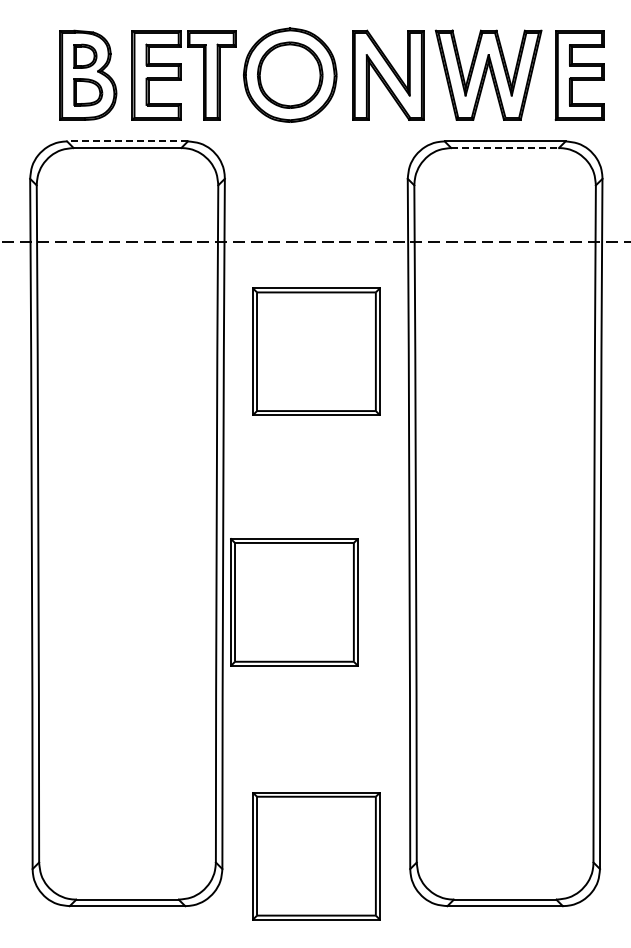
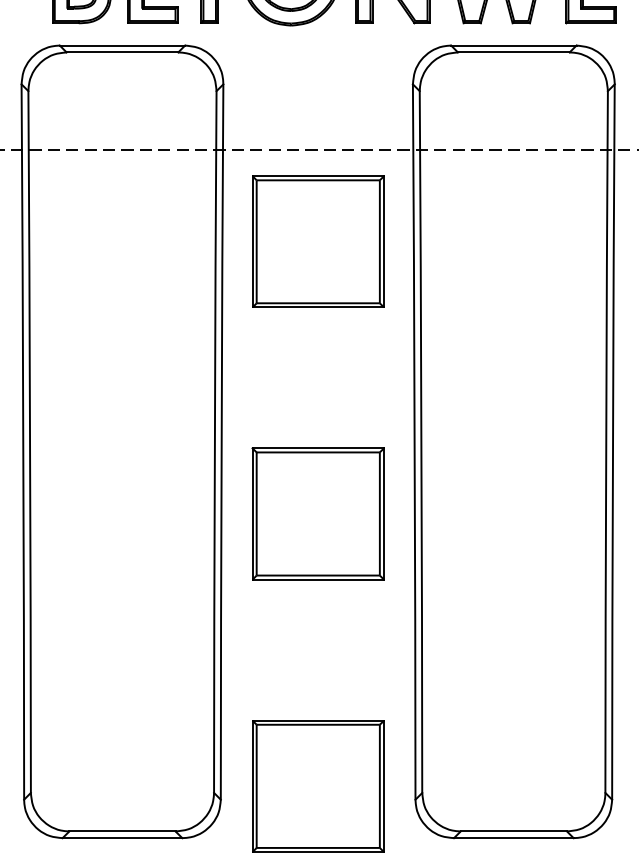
line: (127, 141) -> (122, 45), dashed -> solid
line: (505, 148) -> (514, 52), dashed -> solid
part: (316, 351) -> (318, 241), moved
part: (294, 602) -> (318, 514), moved

